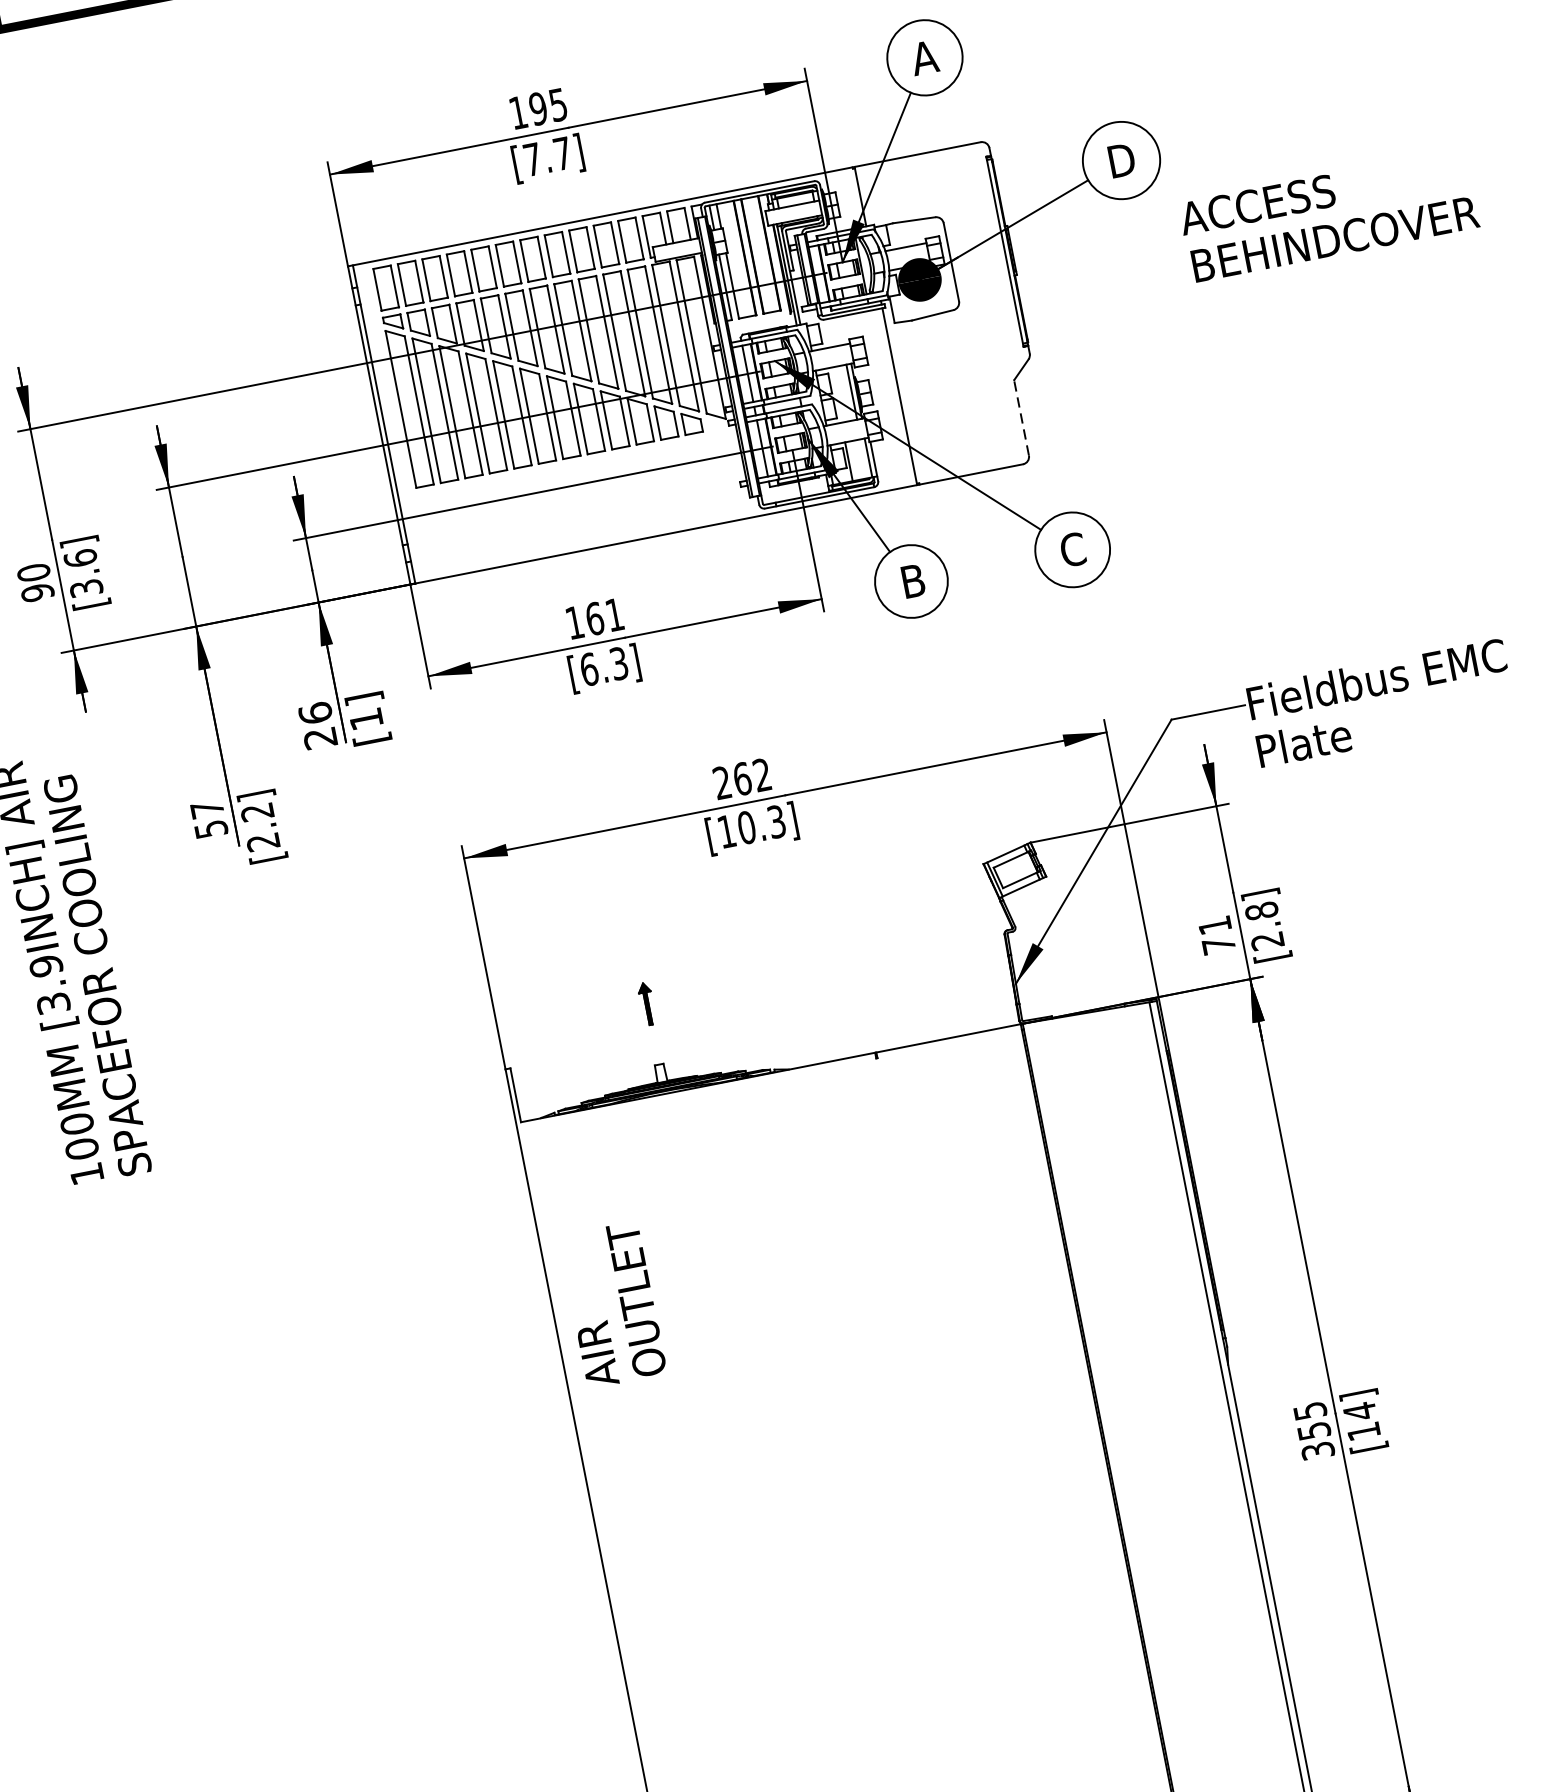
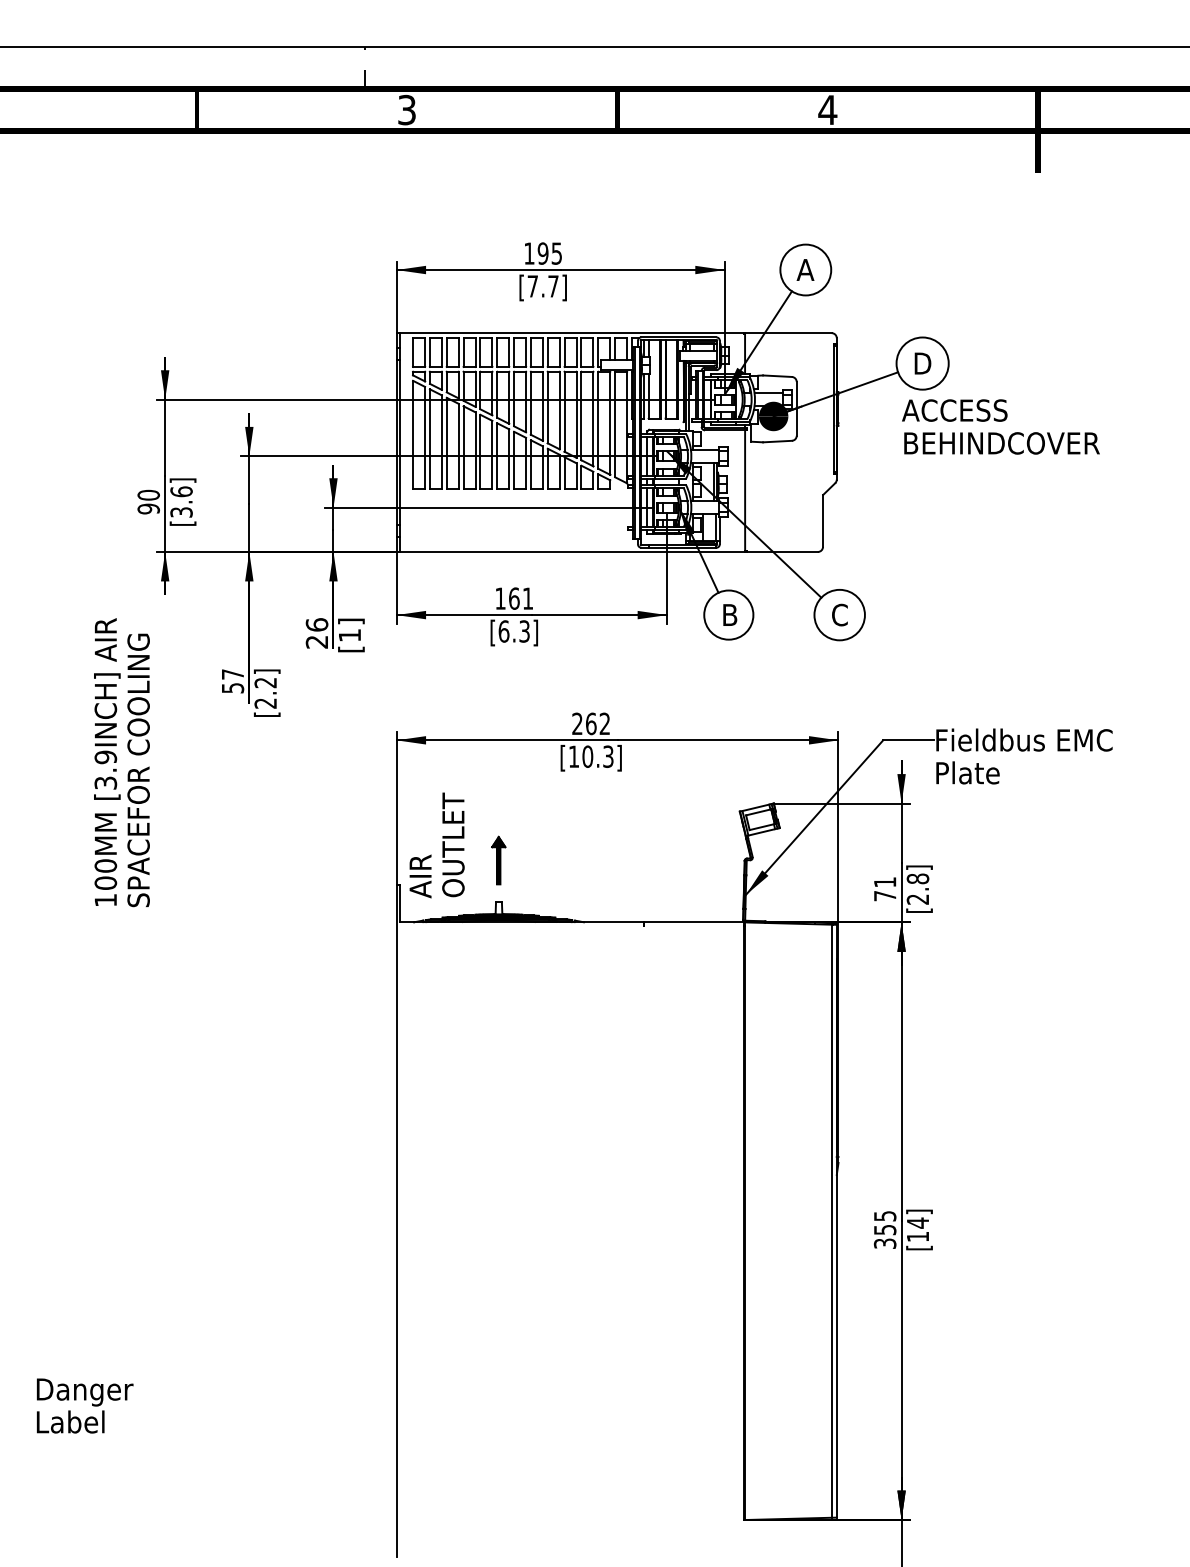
text: (1328, 214) -> (1000, 426), moved
line: (1022, 418) -> (823, 521), dashed -> solid
part: (646, 1004) -> (498, 860), size x1.67
text: (612, 1305) -> (436, 845), moved

